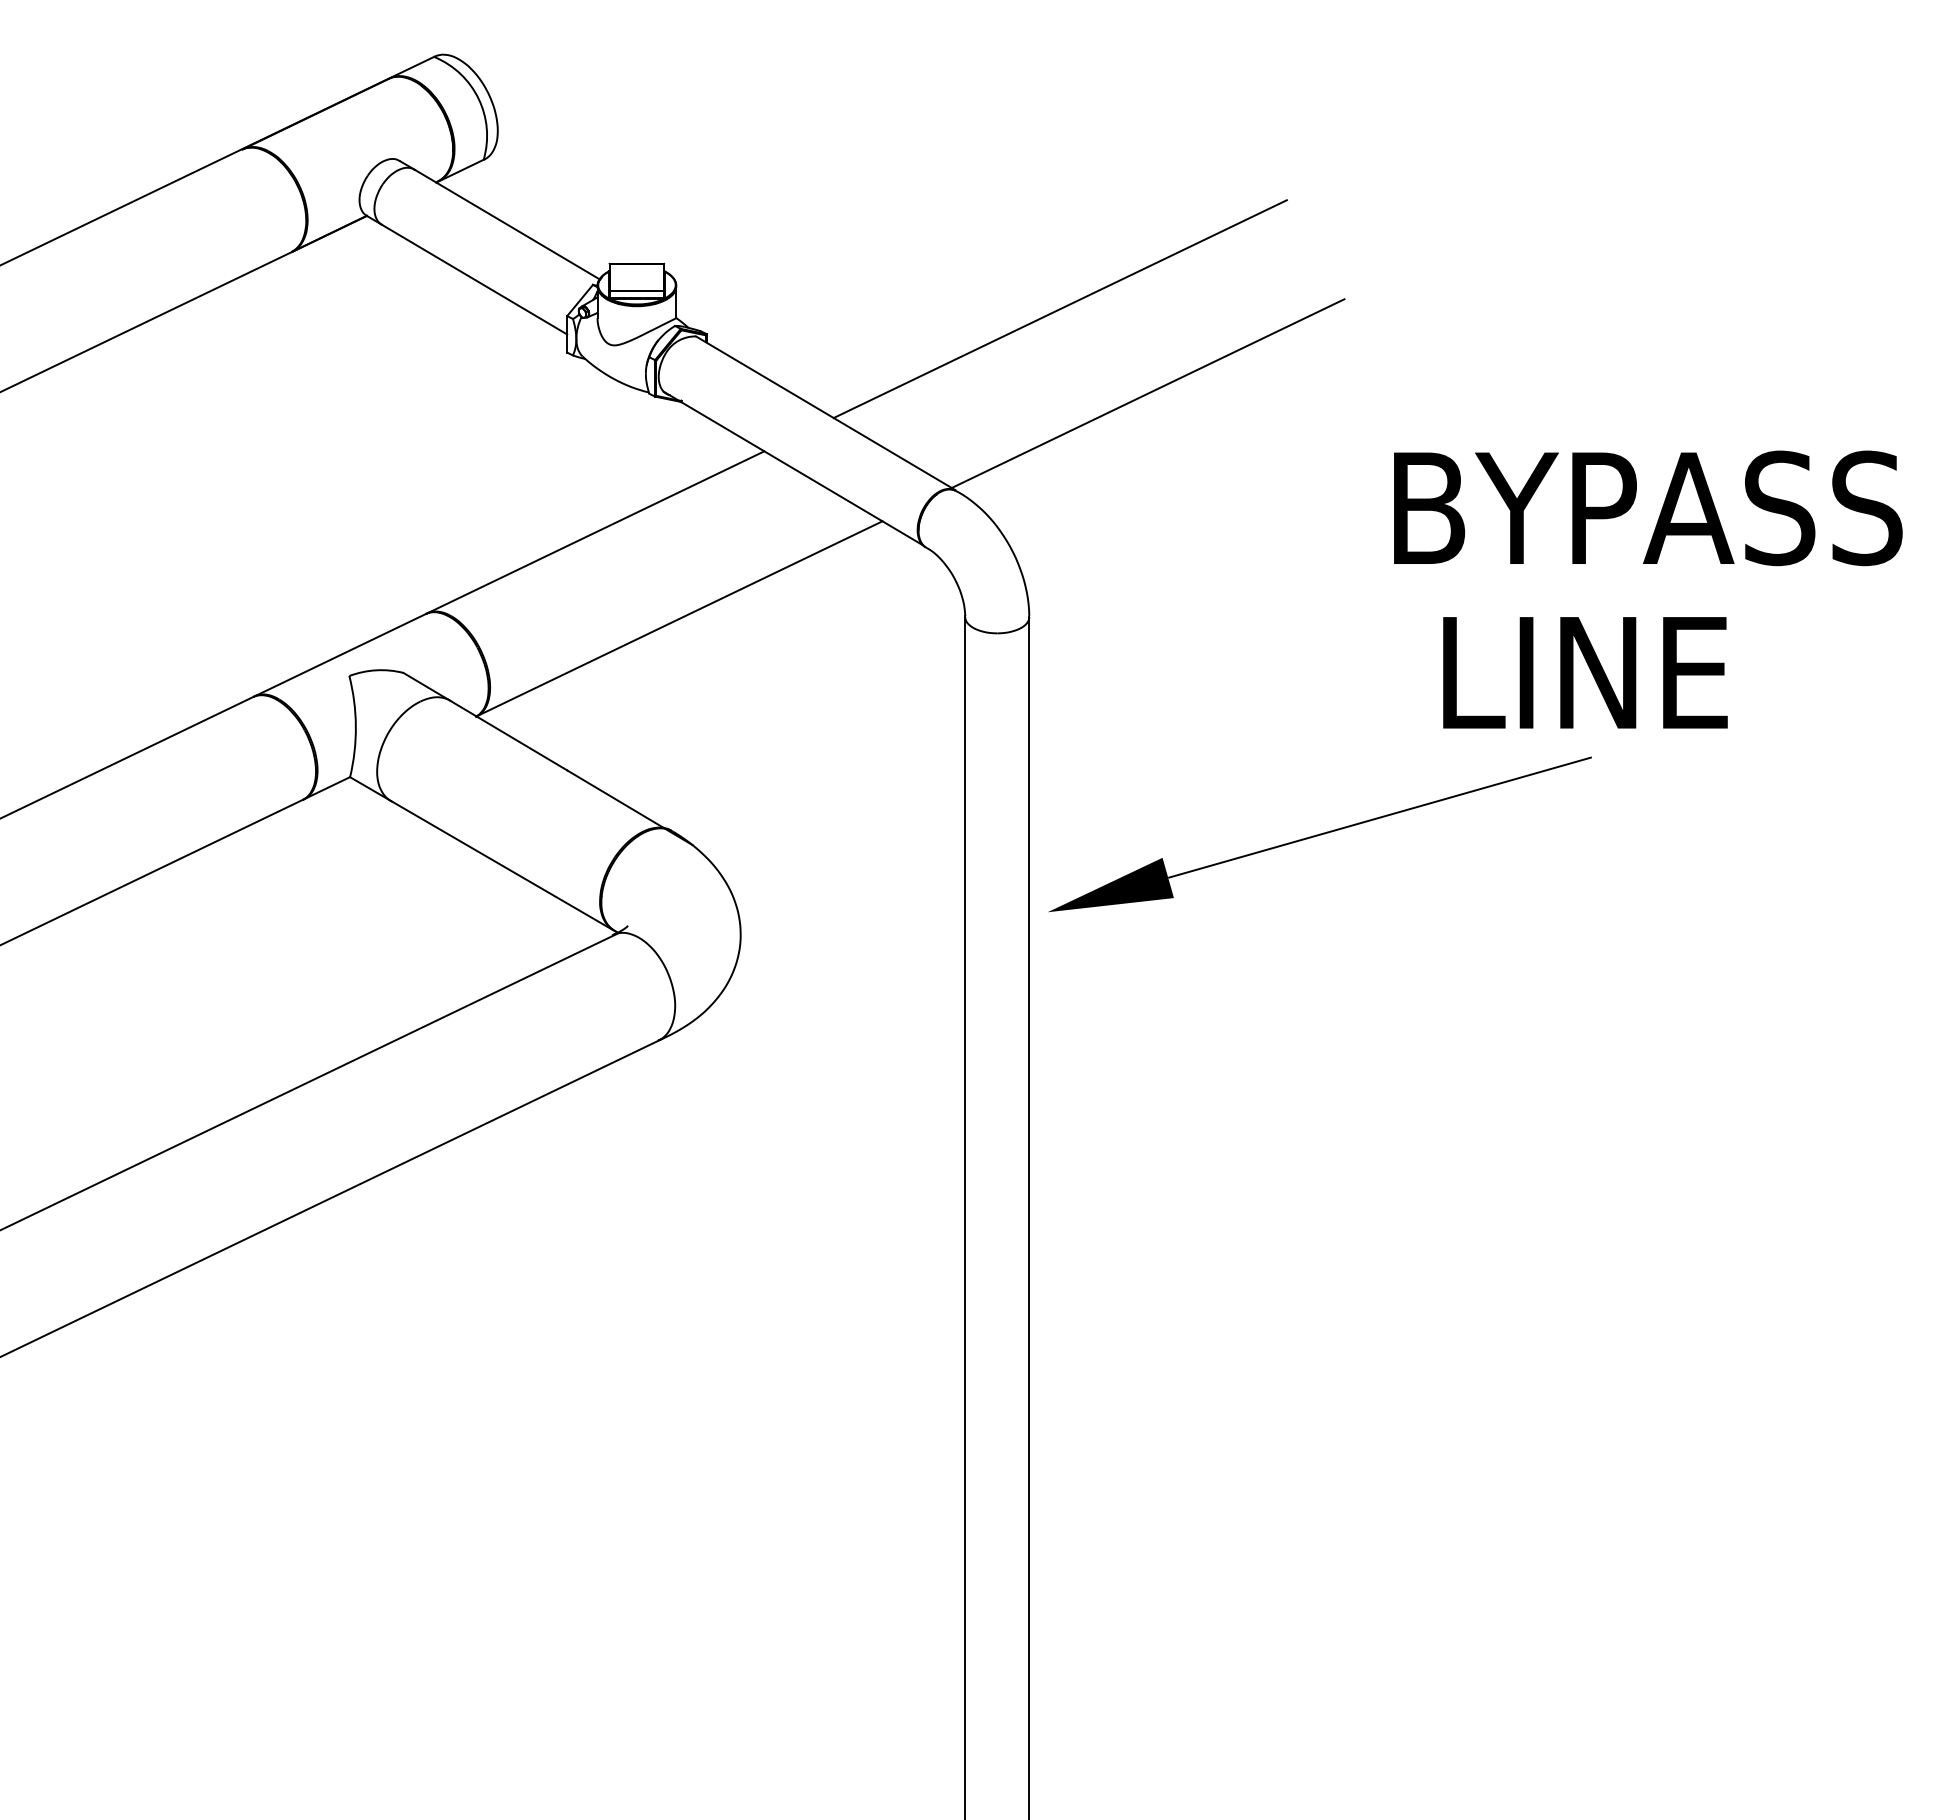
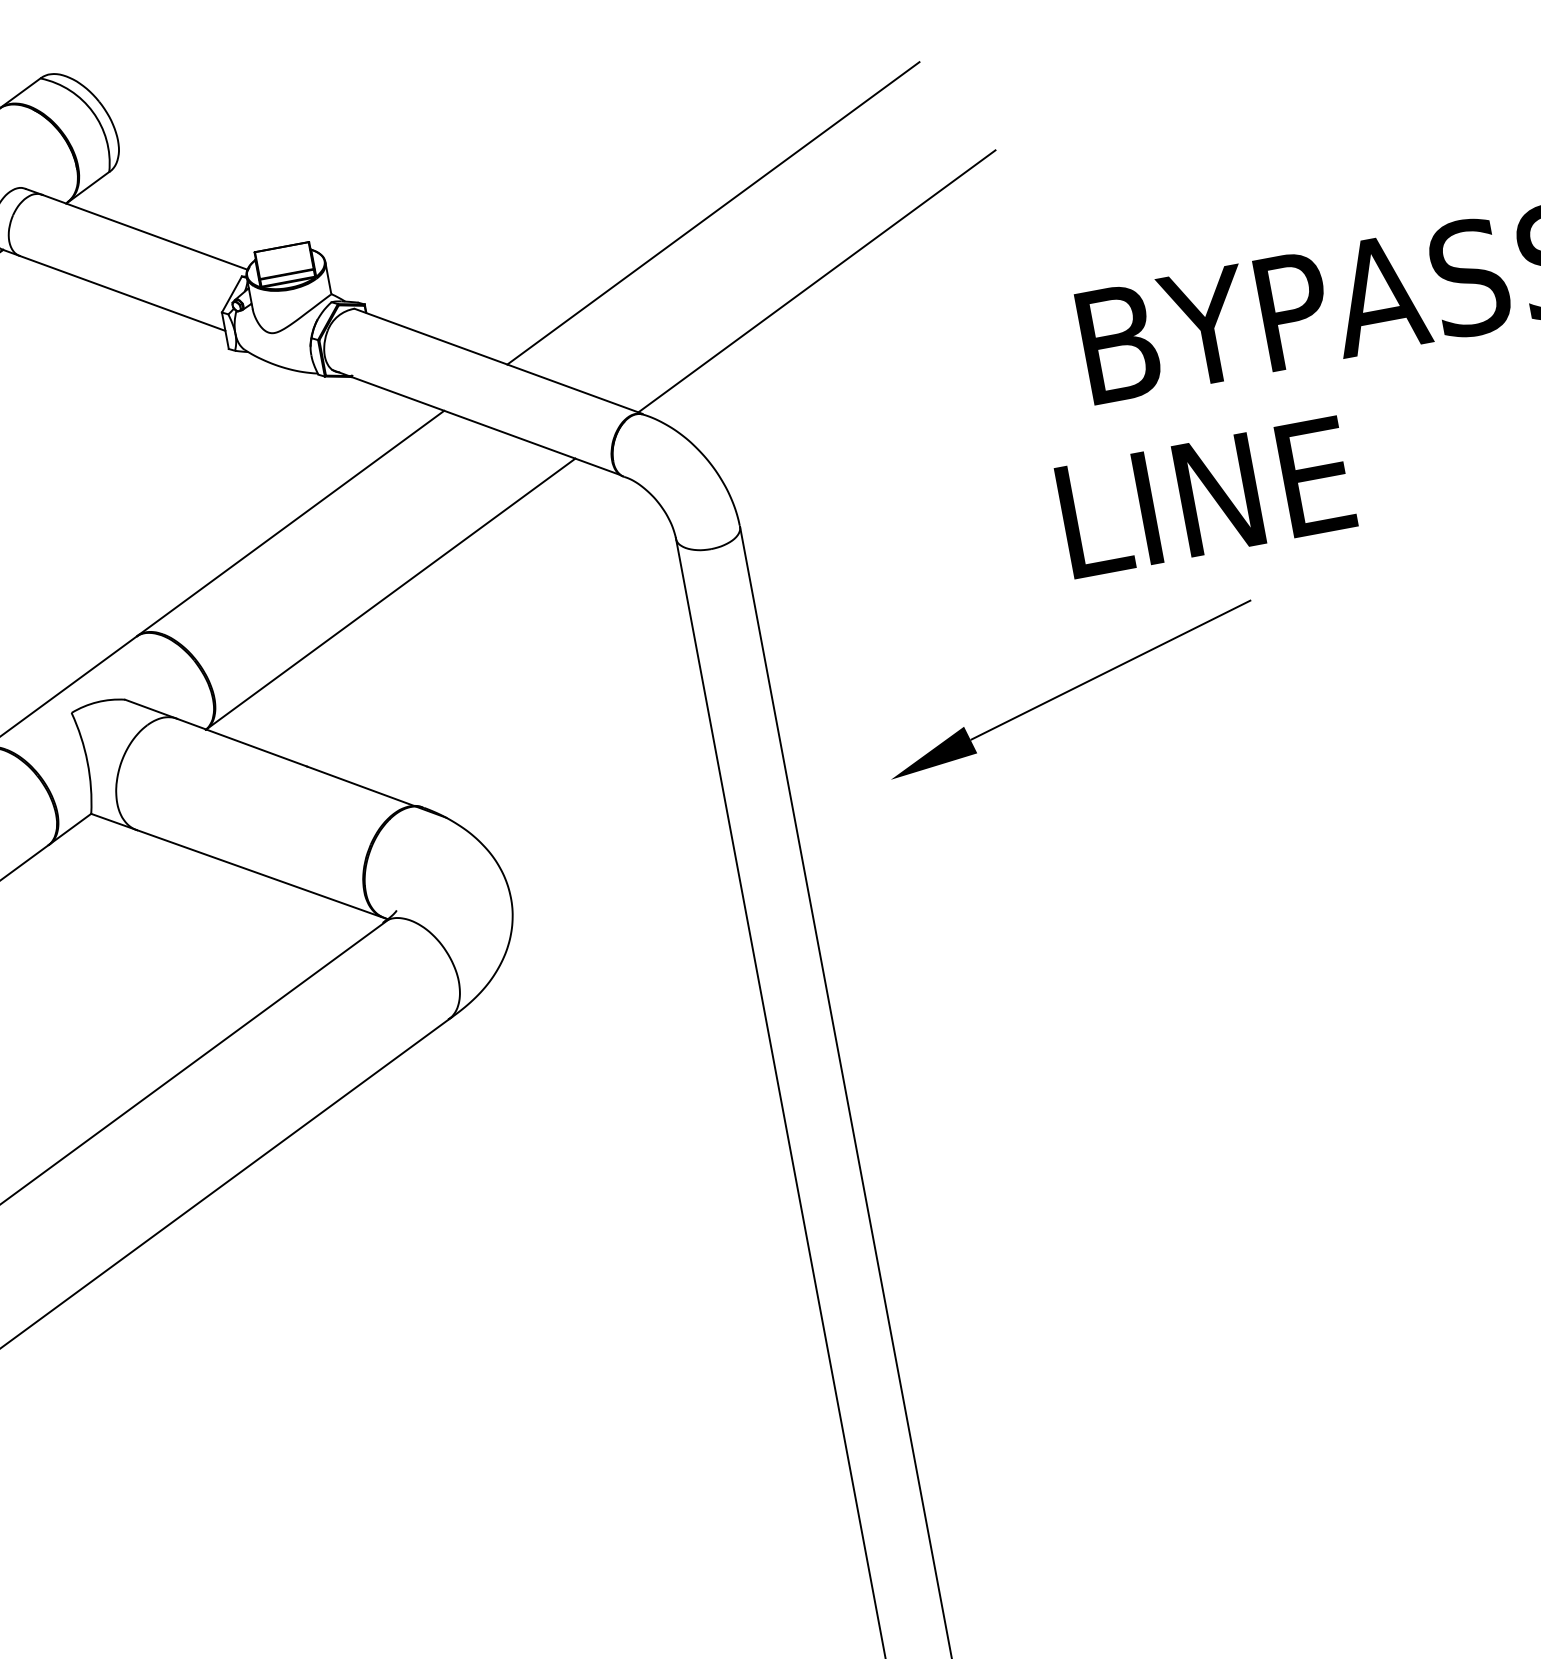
text: (1585, 672) -> (1206, 496), moved
part: (1319, 834) -> (1070, 689), size x0.7

